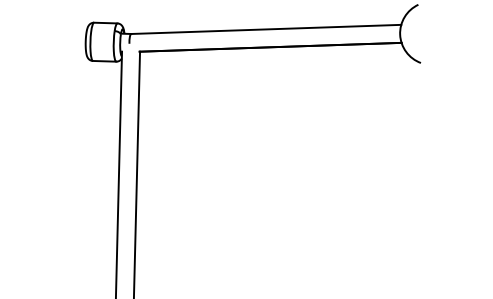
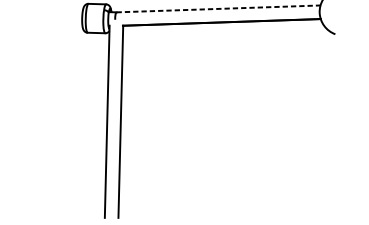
line: (266, 29) -> (218, 8), solid -> dashed

